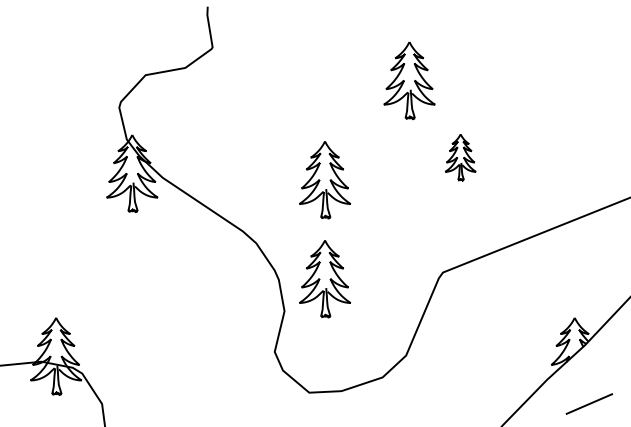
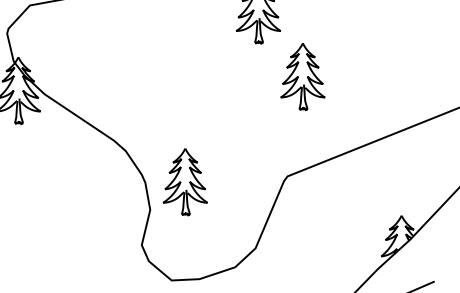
part: (460, 157) -> (302, 76), size x1.67
part: (324, 180) -> (184, 96), removed

